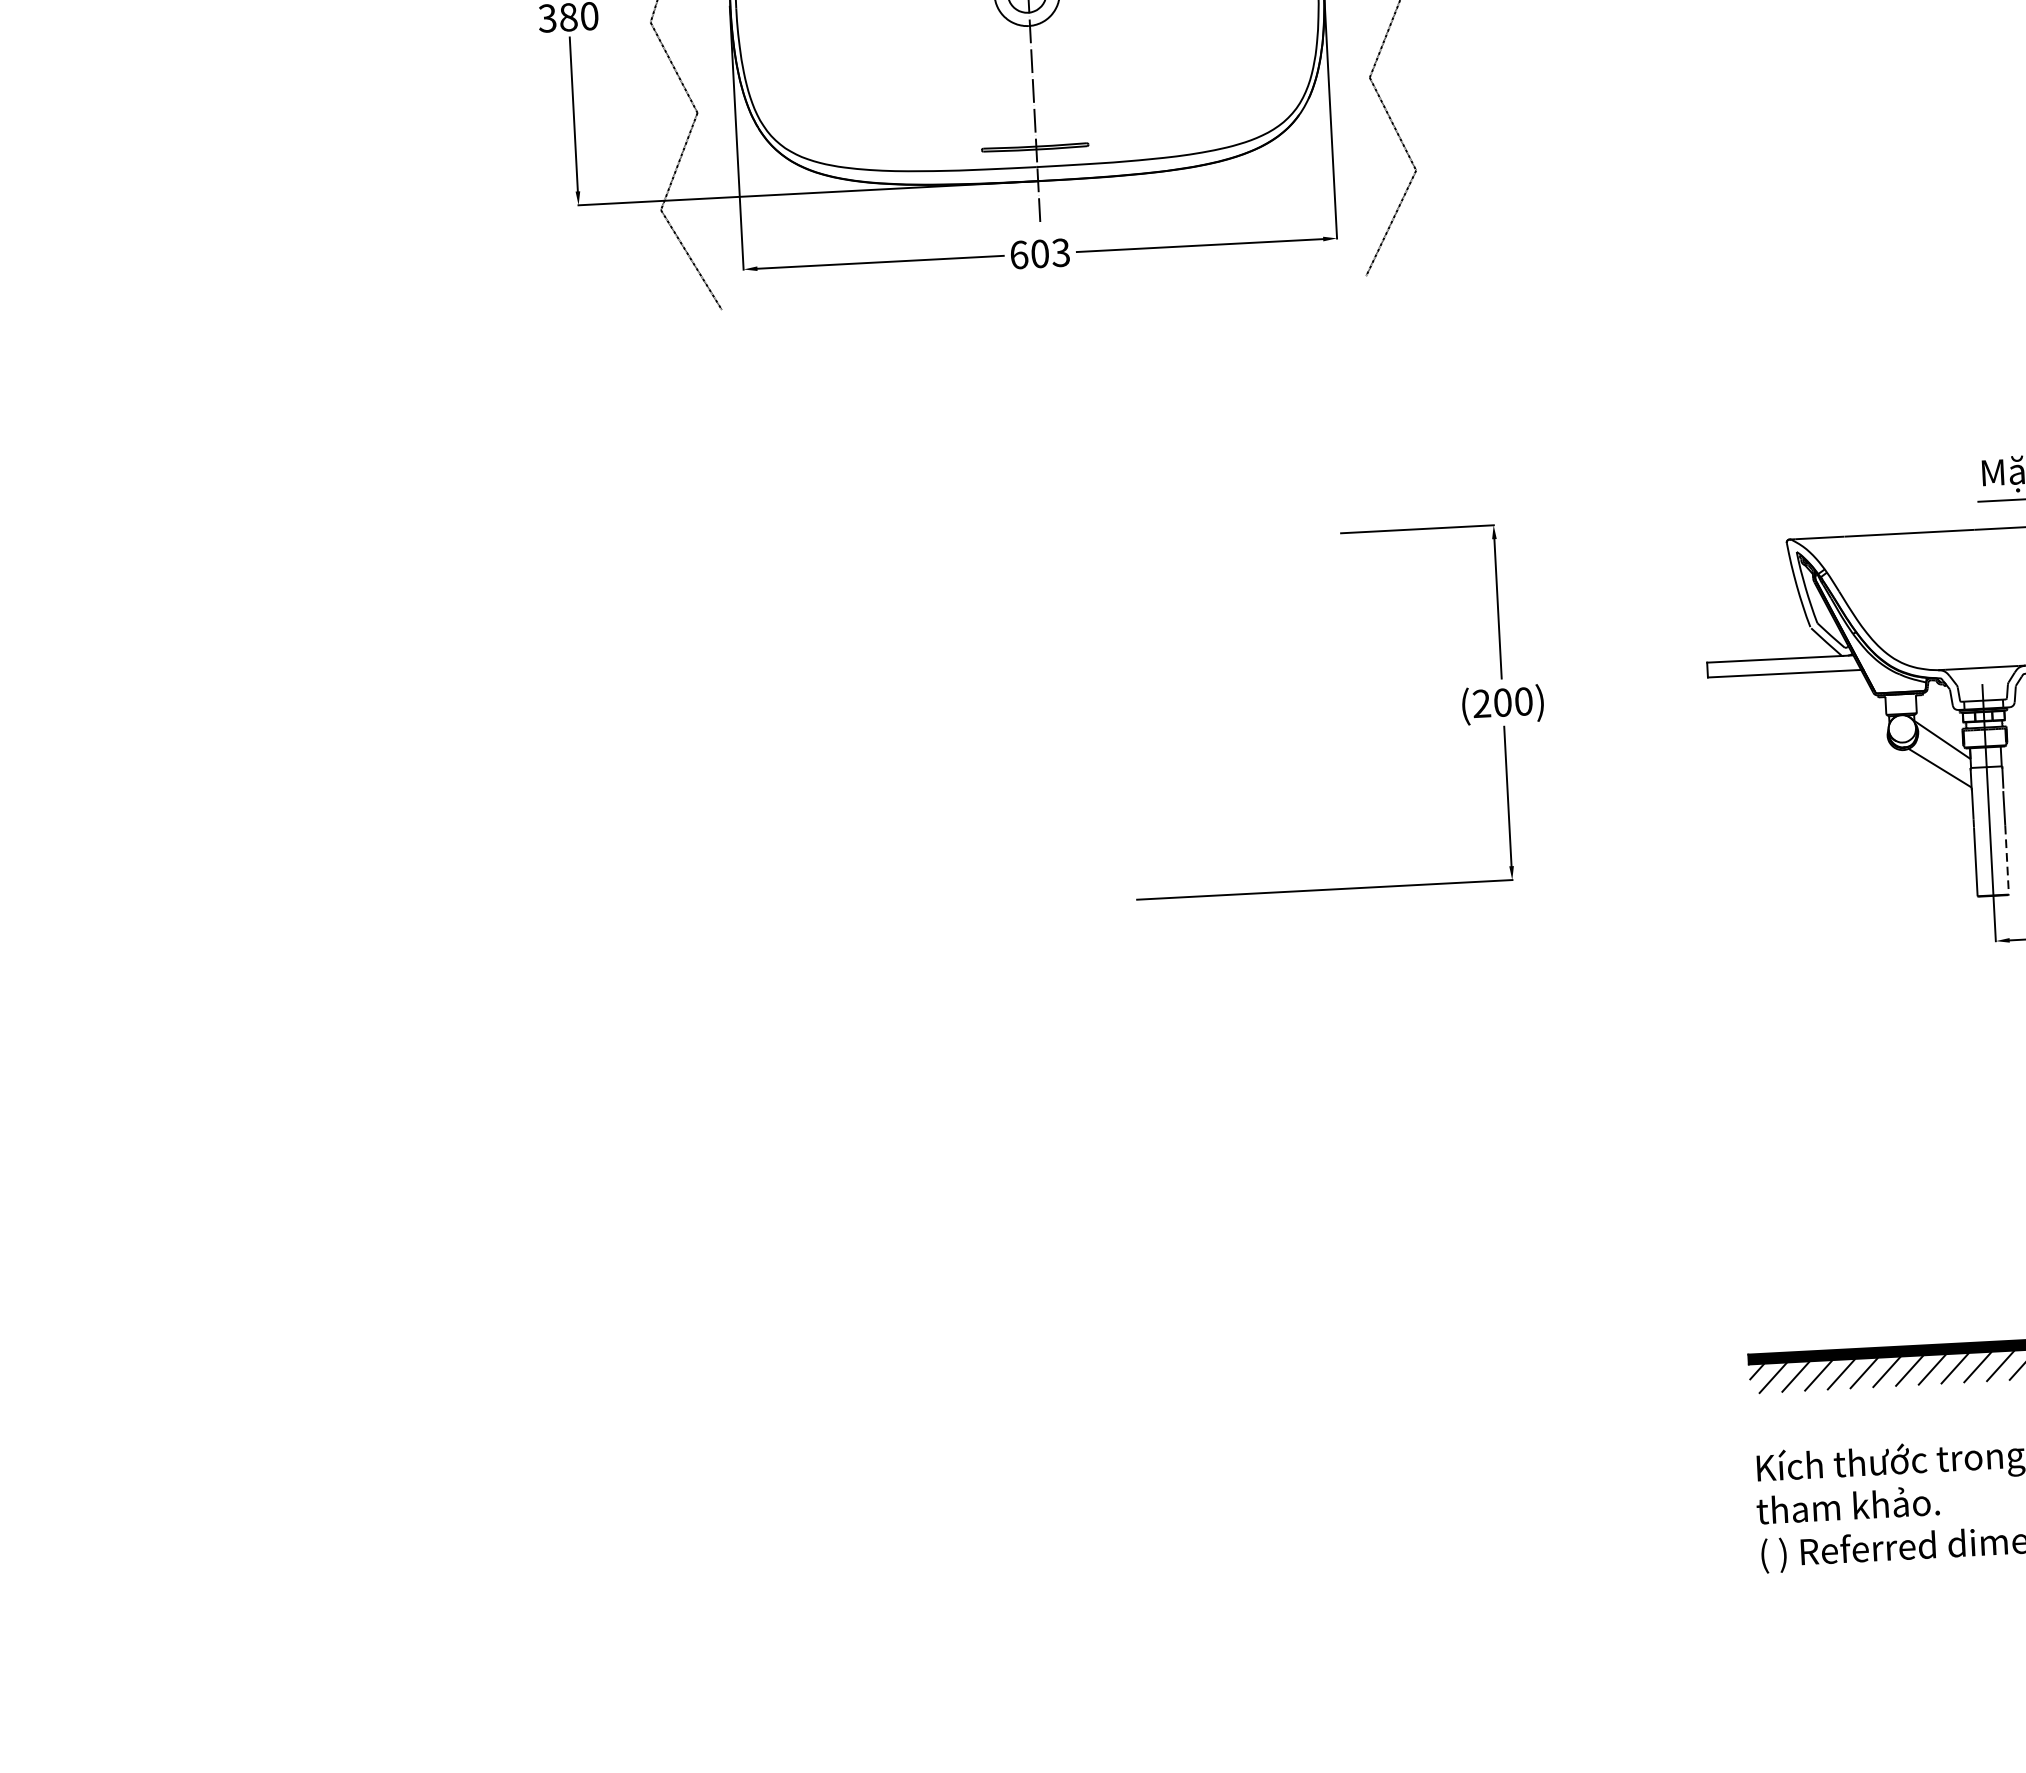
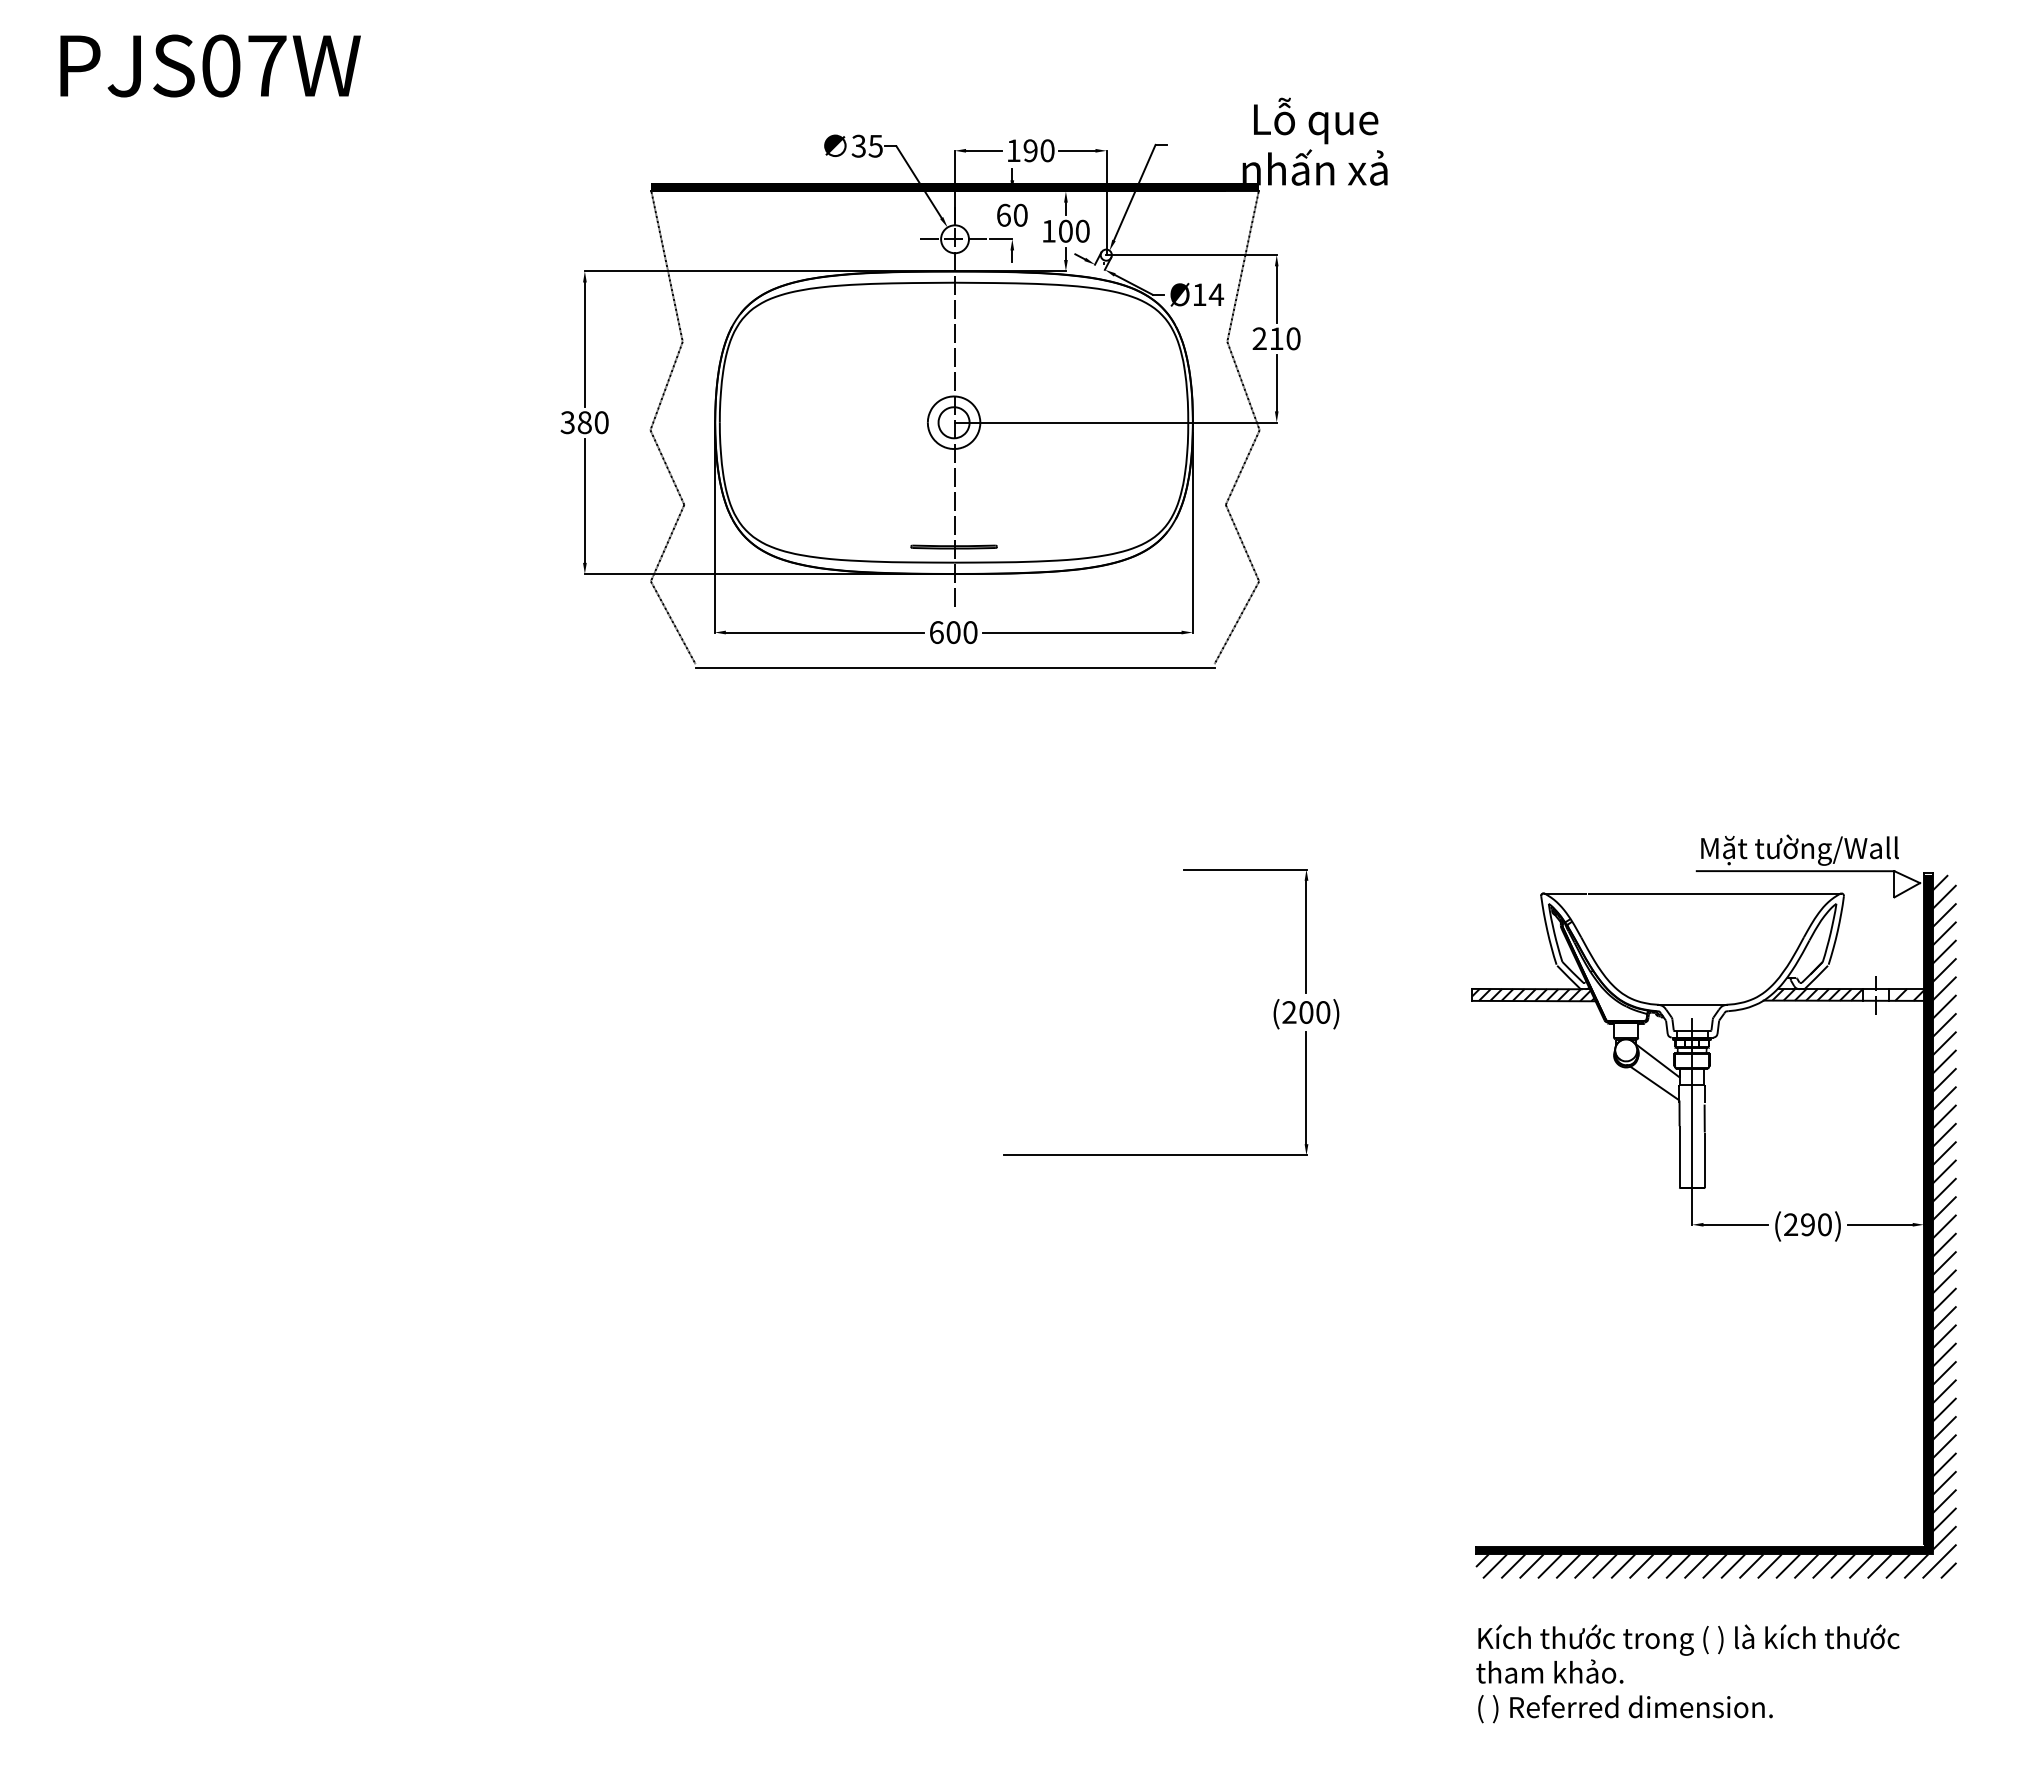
text: (1061, 252) -> (970, 632), 603 -> 600
line: (1043, 298) -> (954, 668), added
hatch: (1783, 665) -> (1533, 994), added
line: (2006, 860) -> (1704, 1160), dashed -> solid

